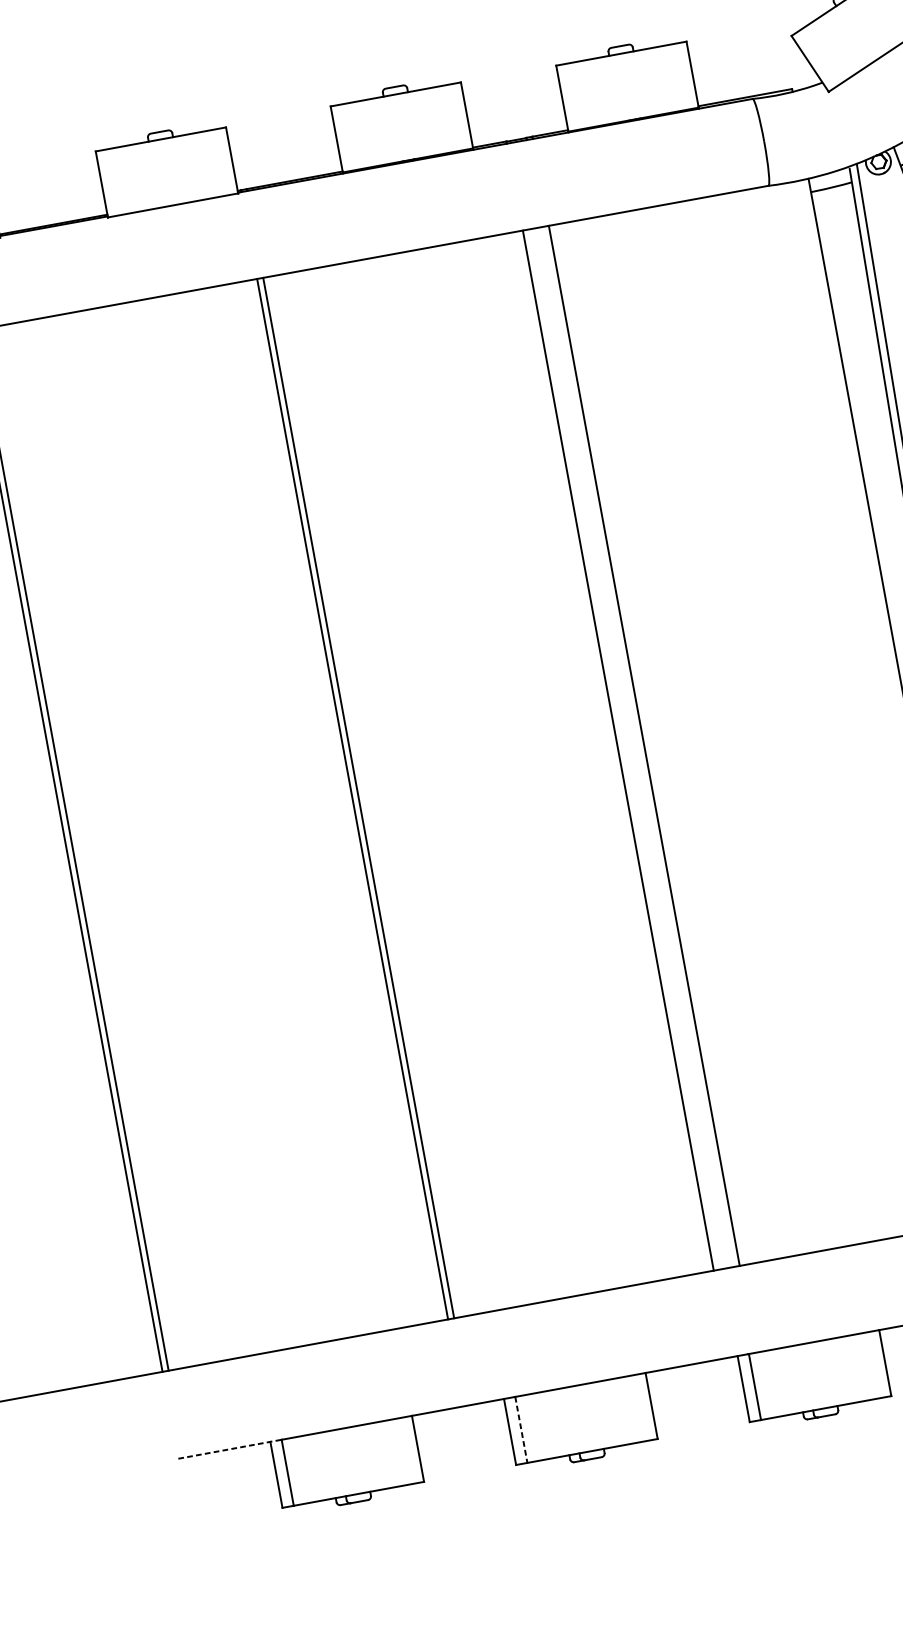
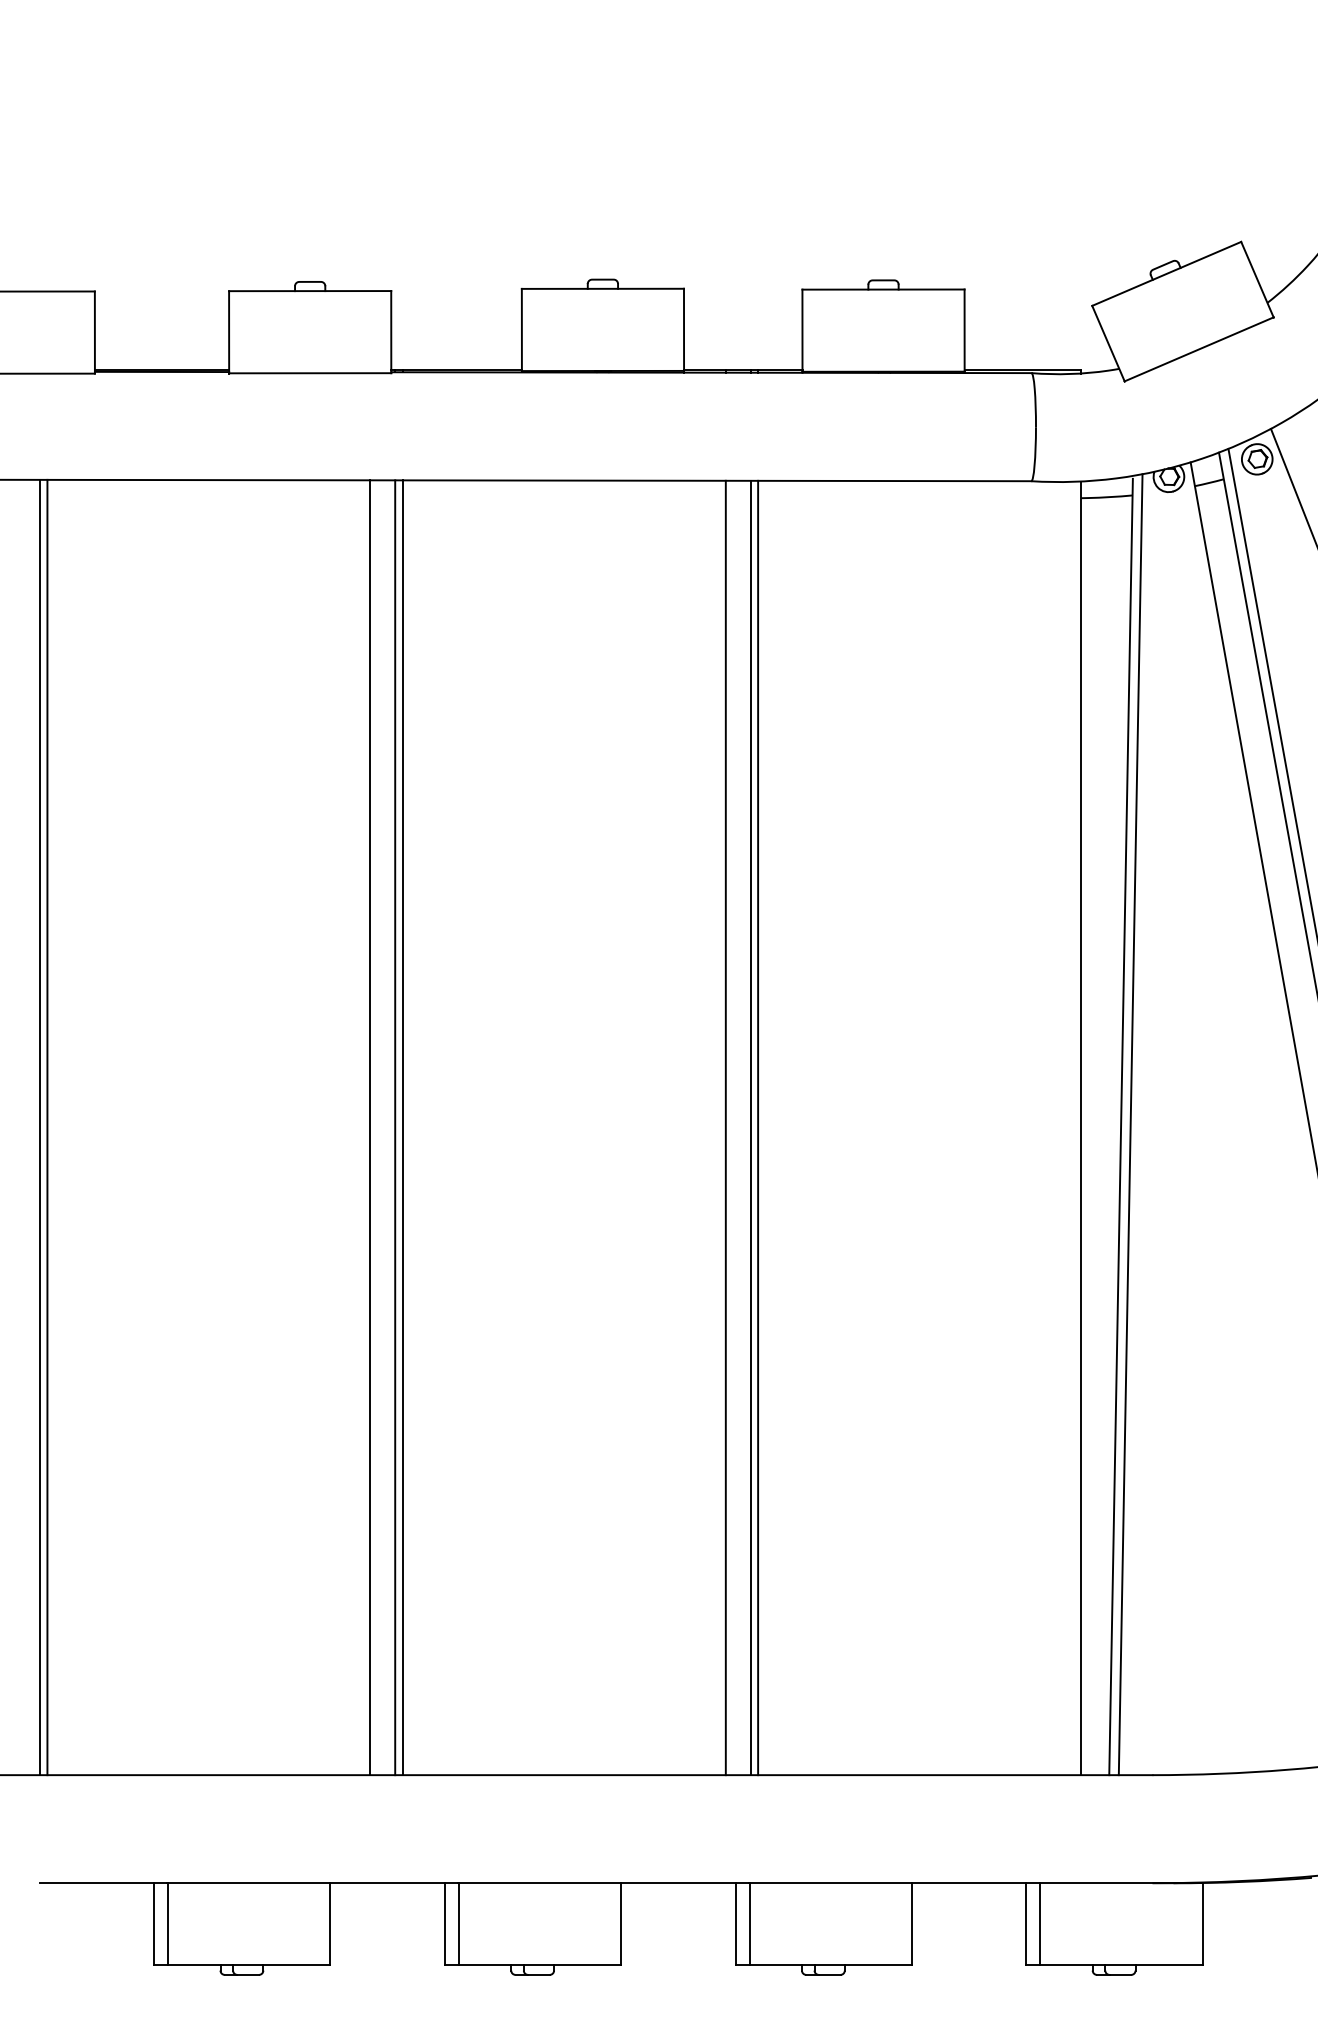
line: (638, 746) -> (750, 1127), added
line: (332, 802) -> (370, 1127), added
line: (521, 1430) -> (458, 1924), dashed -> solid
line: (229, 1449) -> (103, 1883), dashed -> solid

